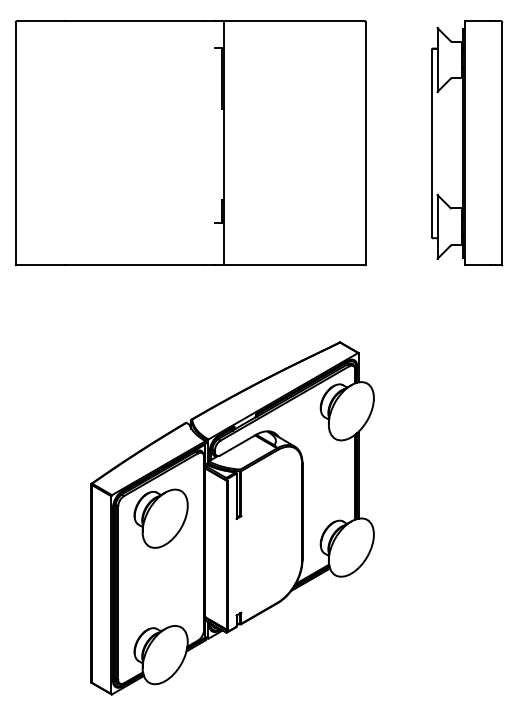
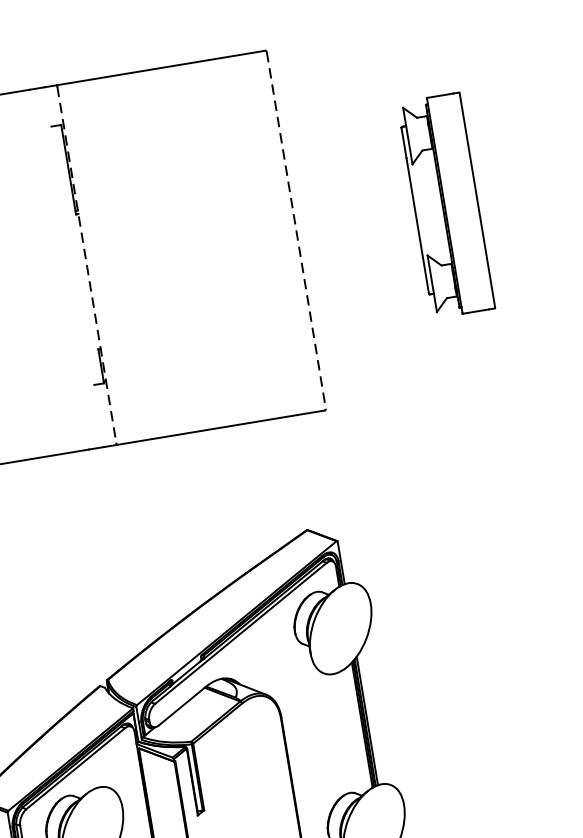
line: (223, 143) -> (86, 265), solid -> dashed
line: (365, 143) -> (296, 230), solid -> dashed
part: (467, 143) -> (446, 205), size x0.6

